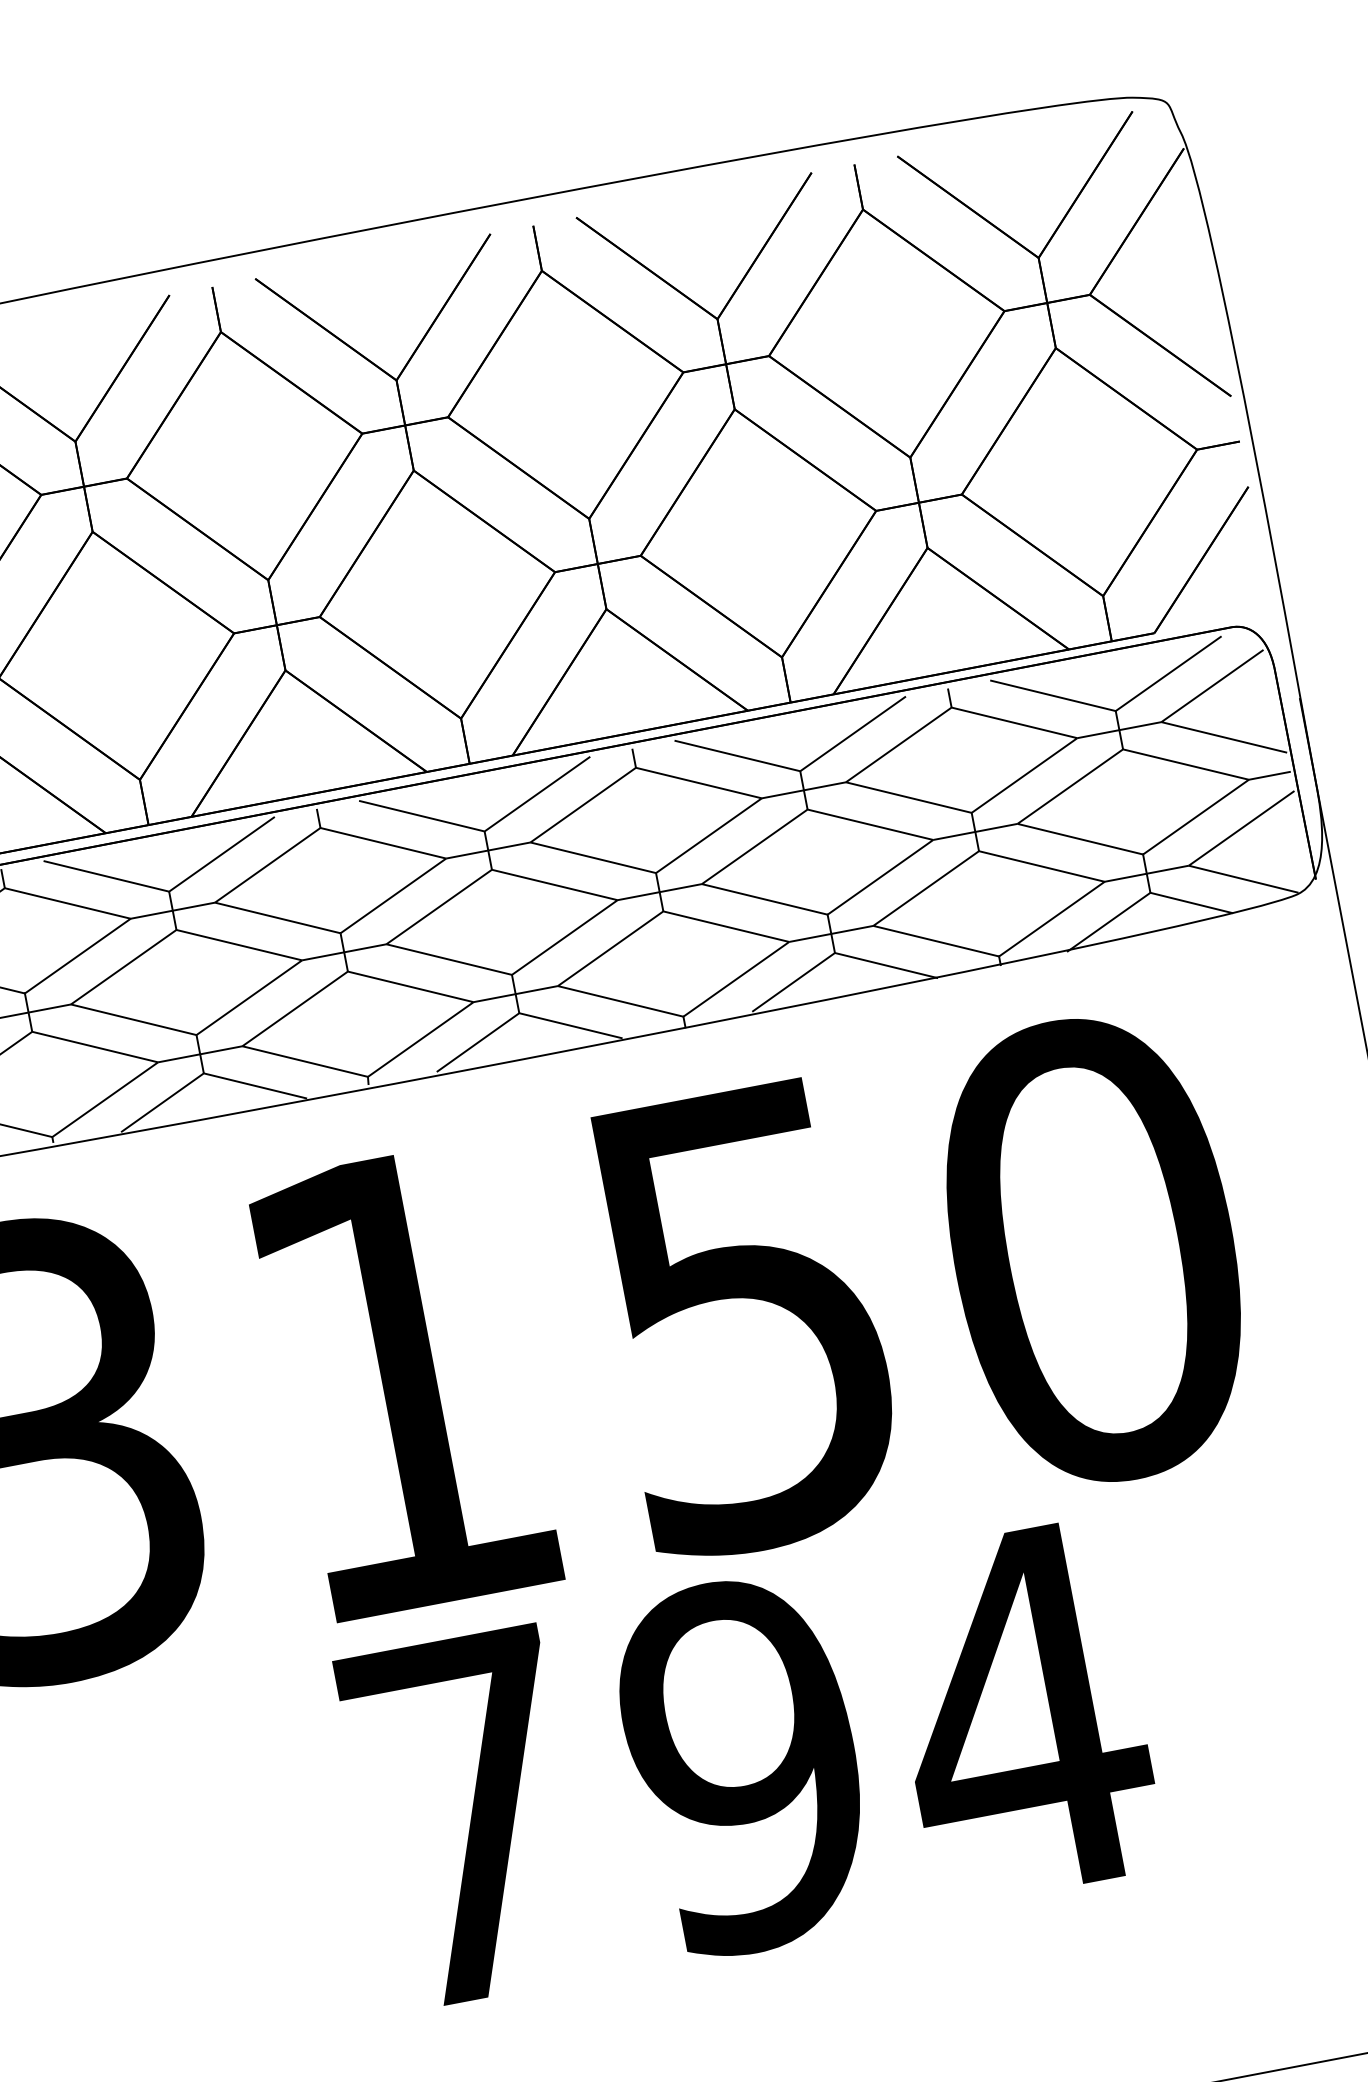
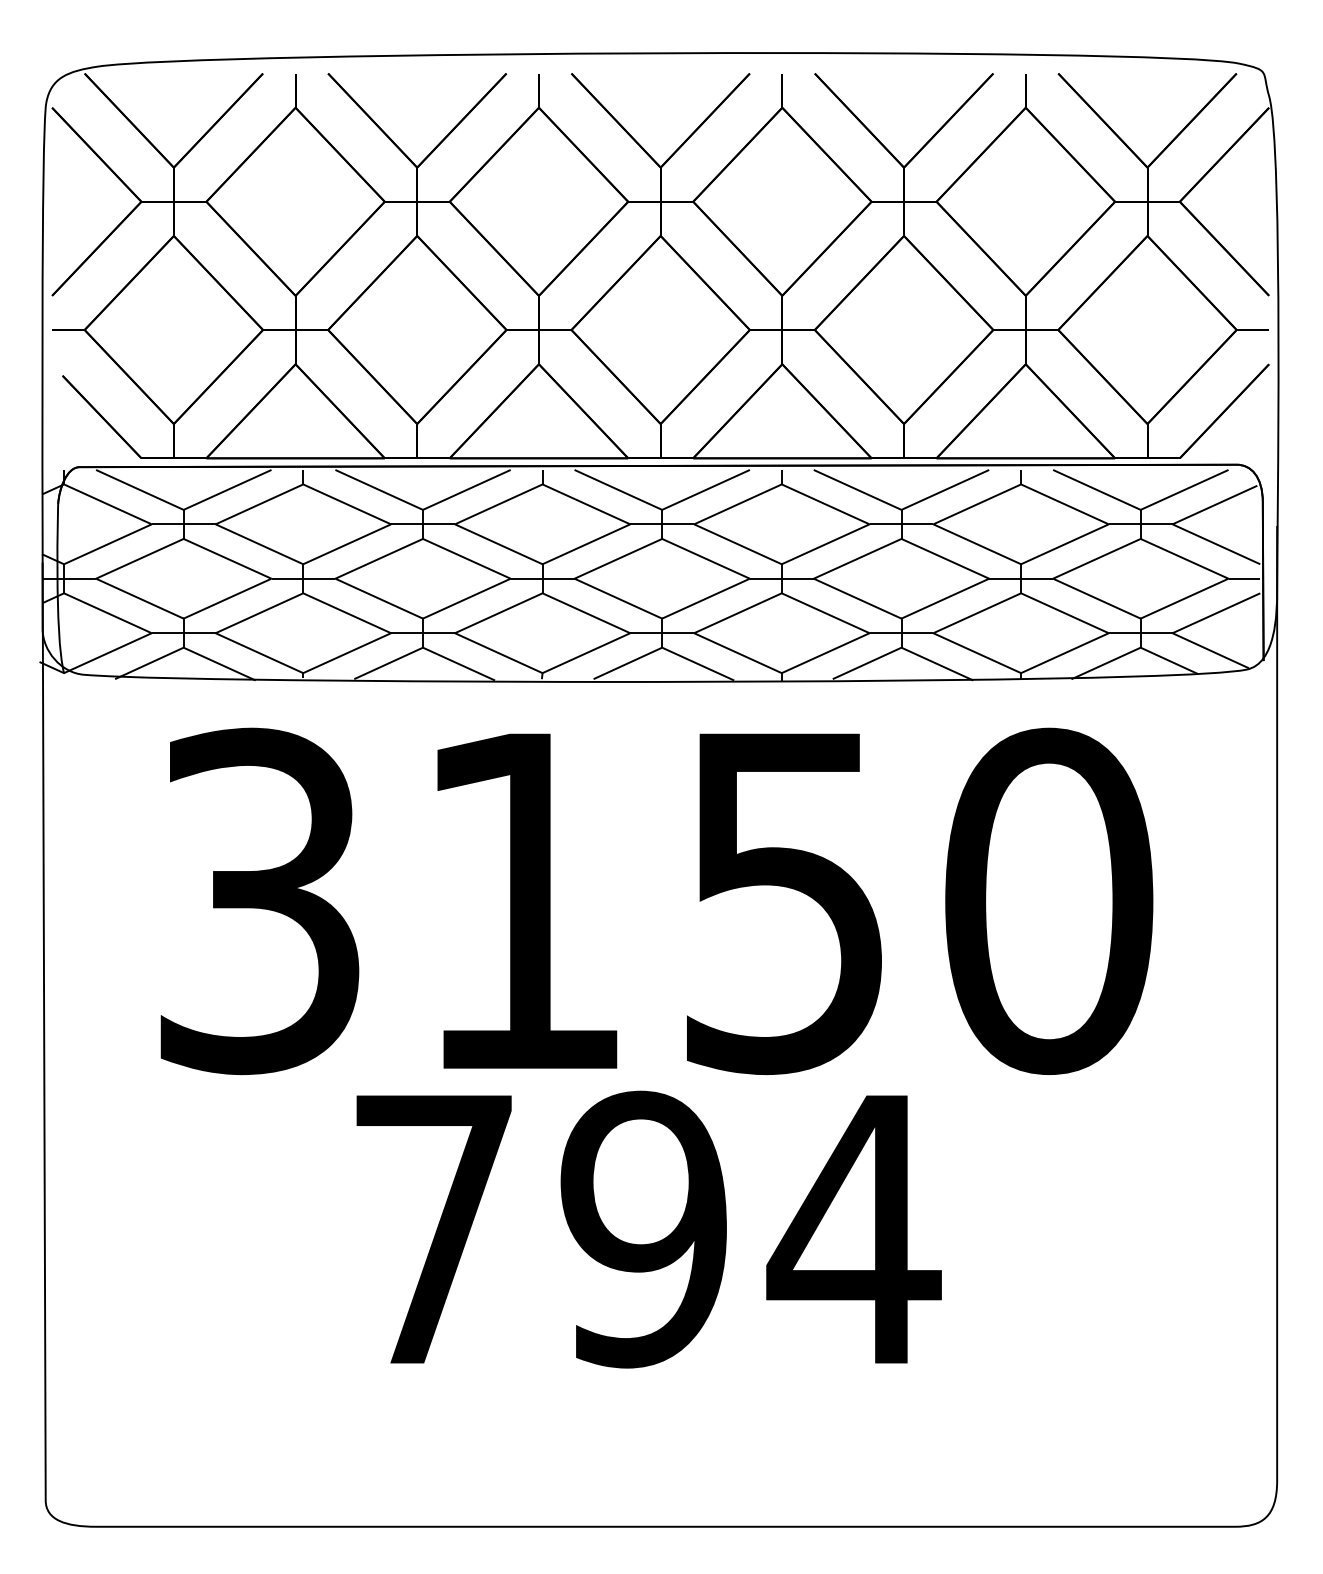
text: (750, 1764) -> (648, 1229), moved

